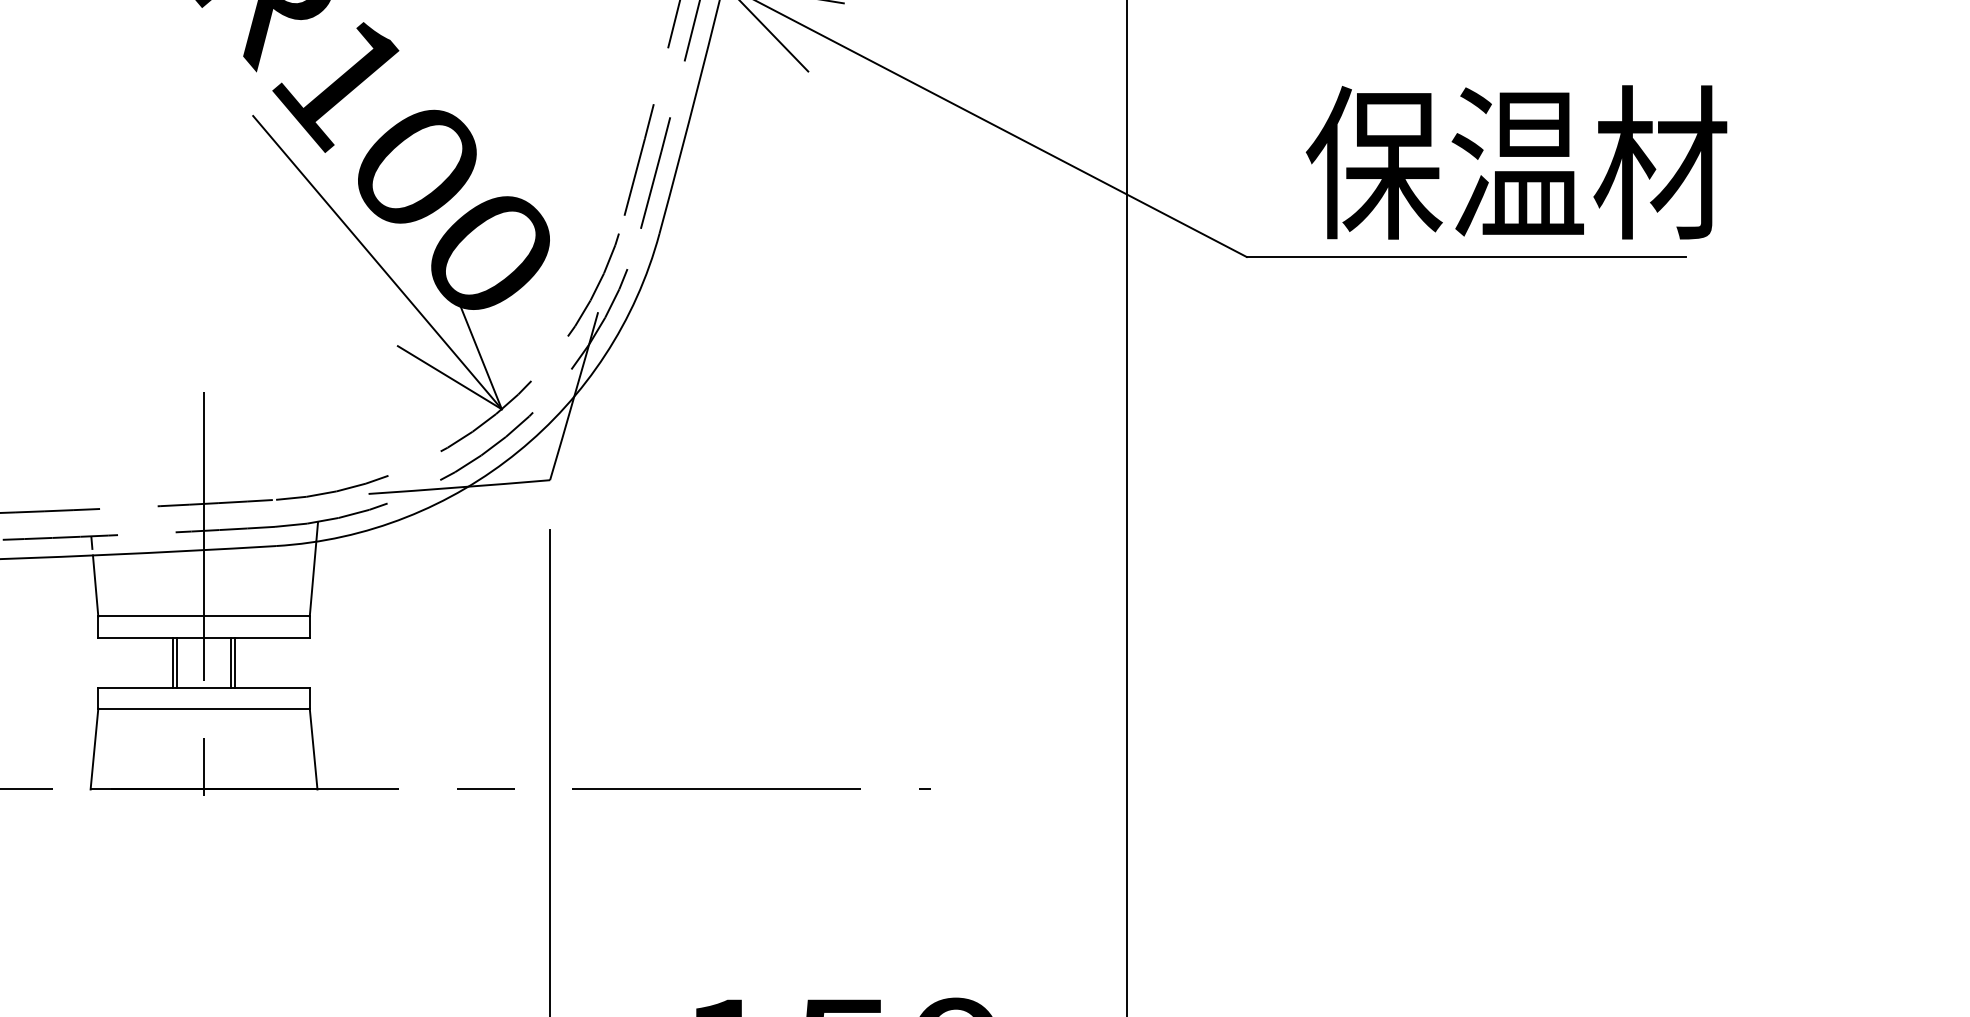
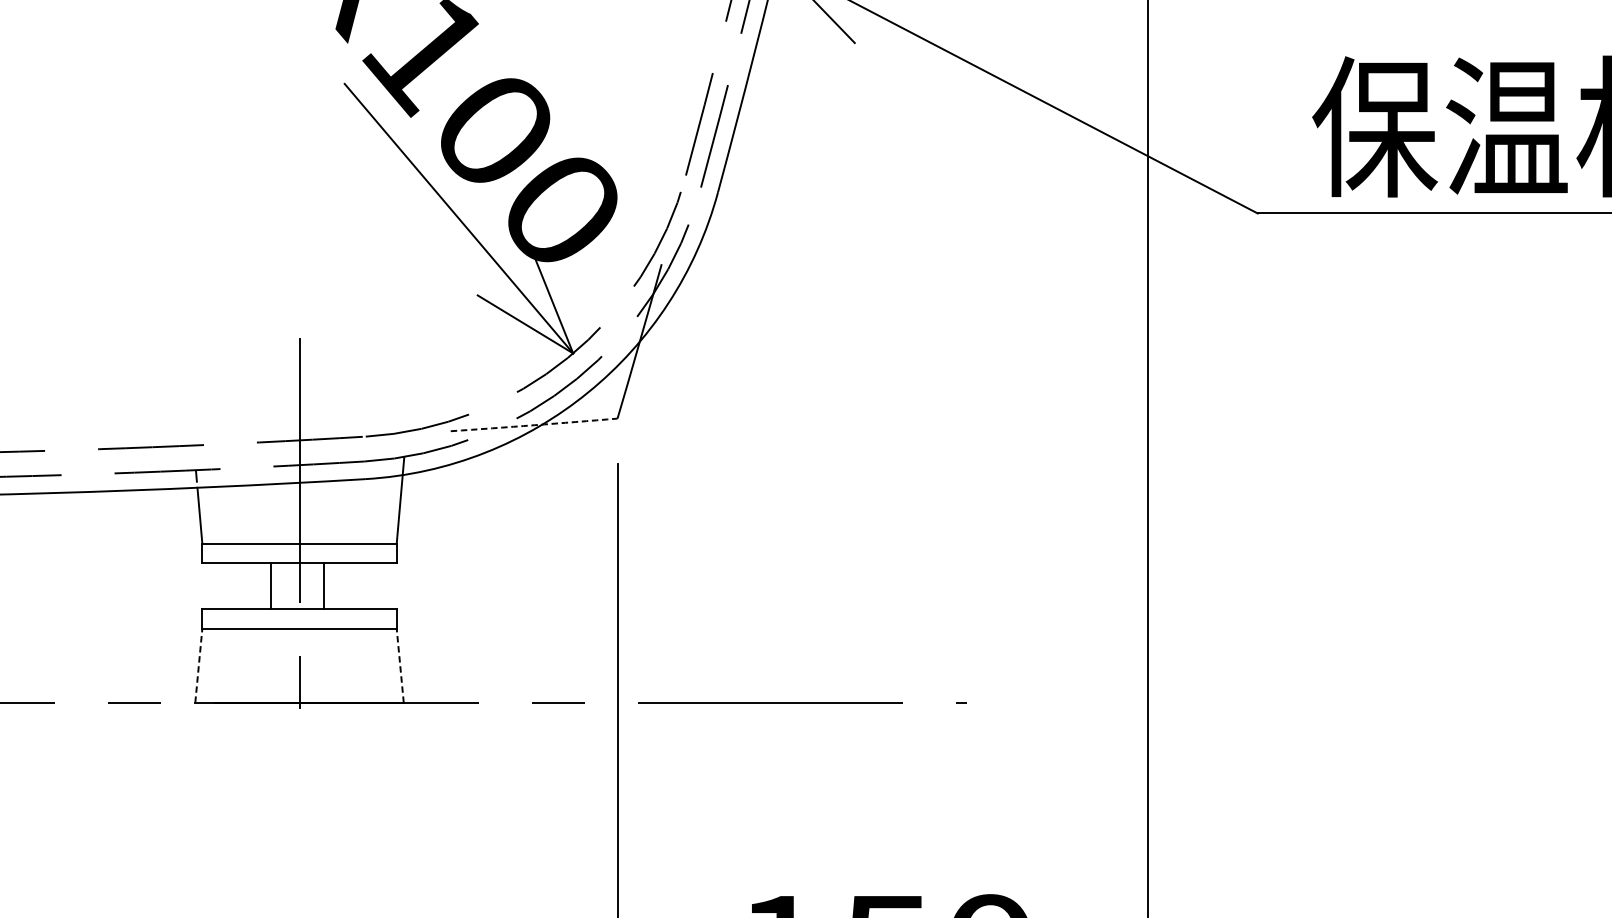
arc: (459, 487) -> (534, 425), solid -> dashed
line: (177, 662) -> (275, 586), removed
line: (234, 662) -> (327, 586), removed
line: (94, 749) -> (198, 666), solid -> dashed
line: (313, 749) -> (400, 666), solid -> dashed

